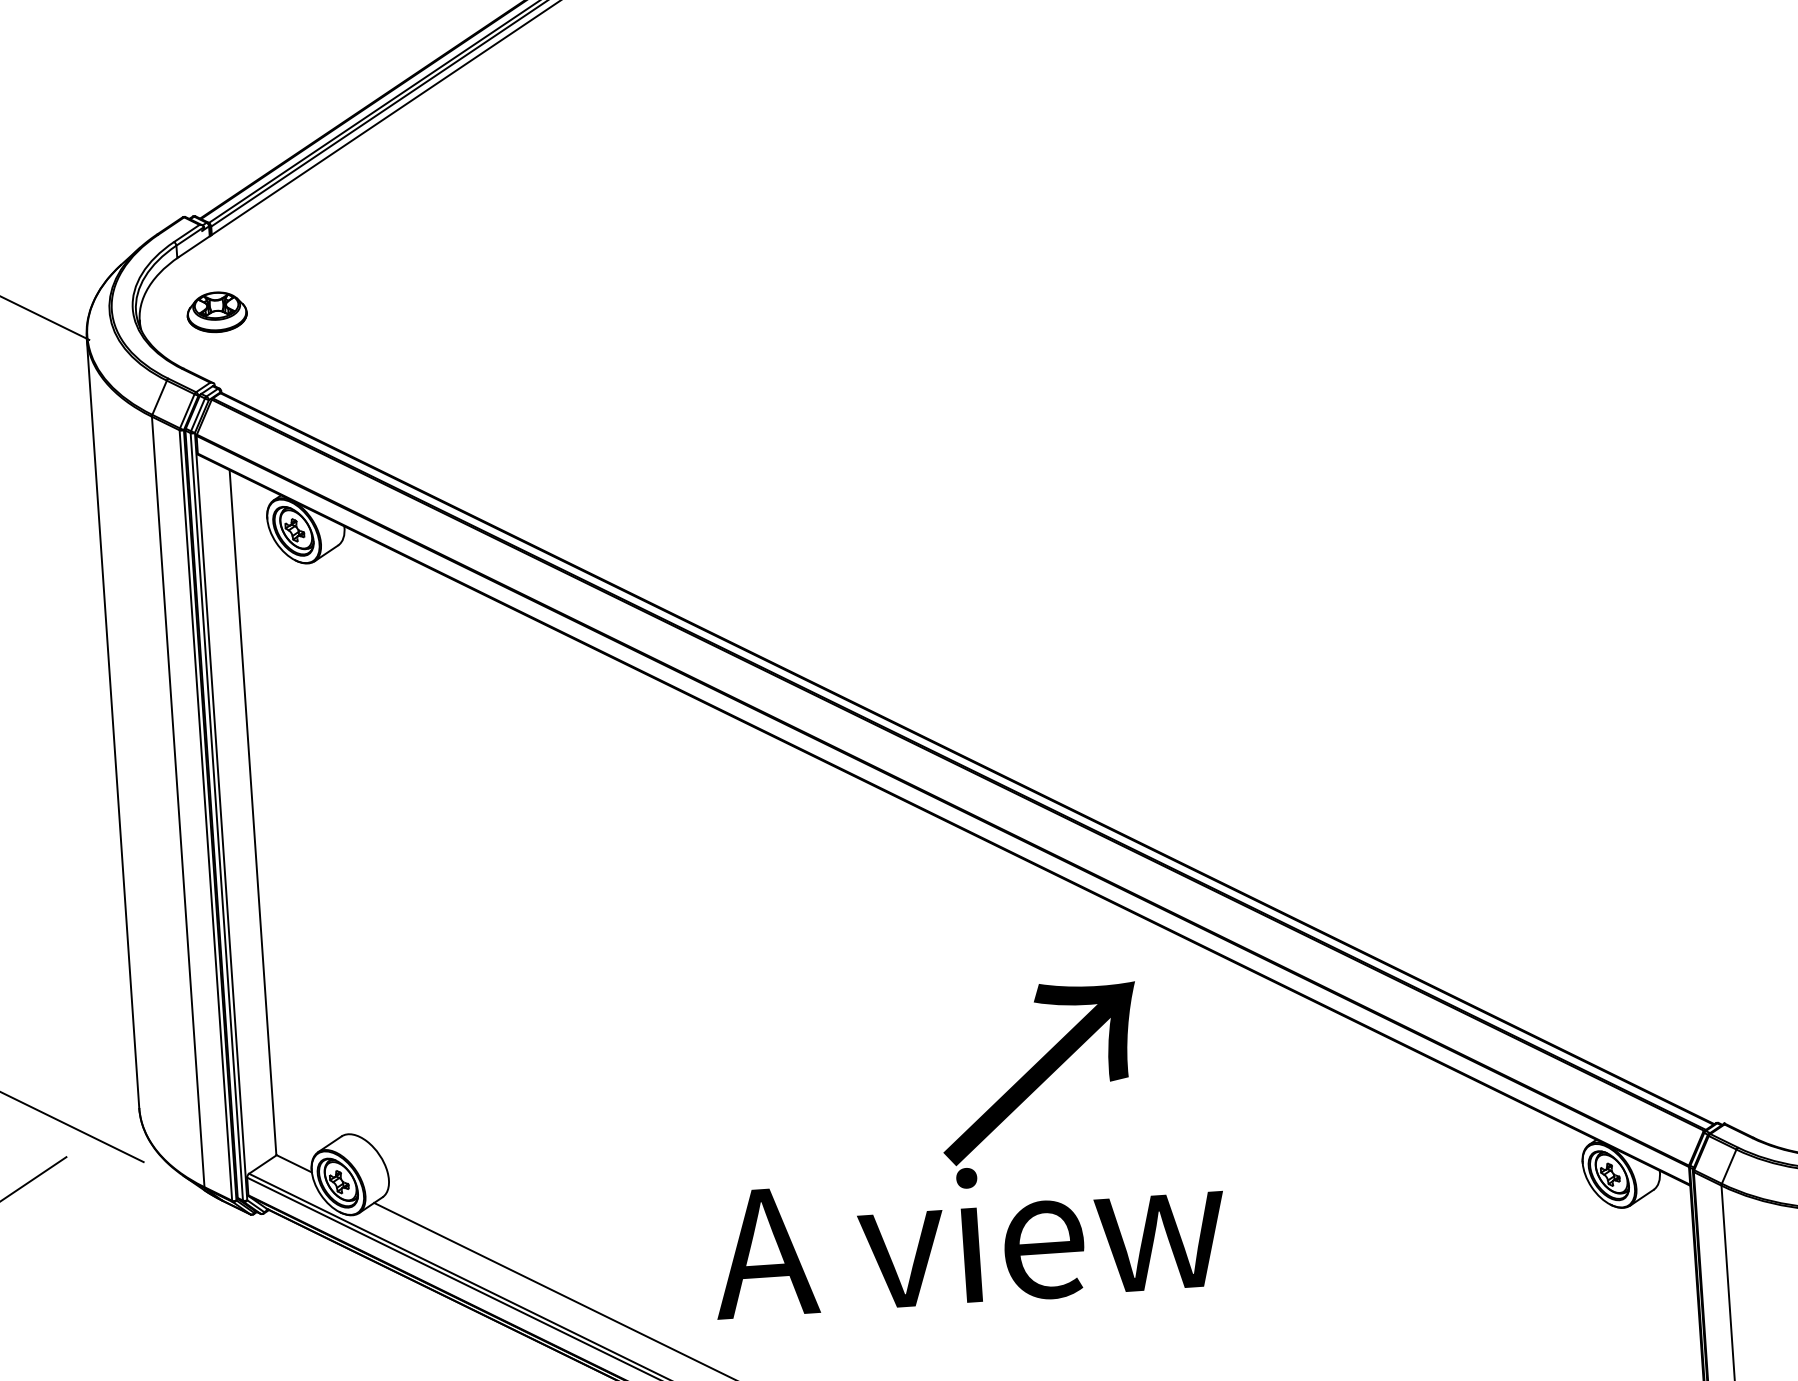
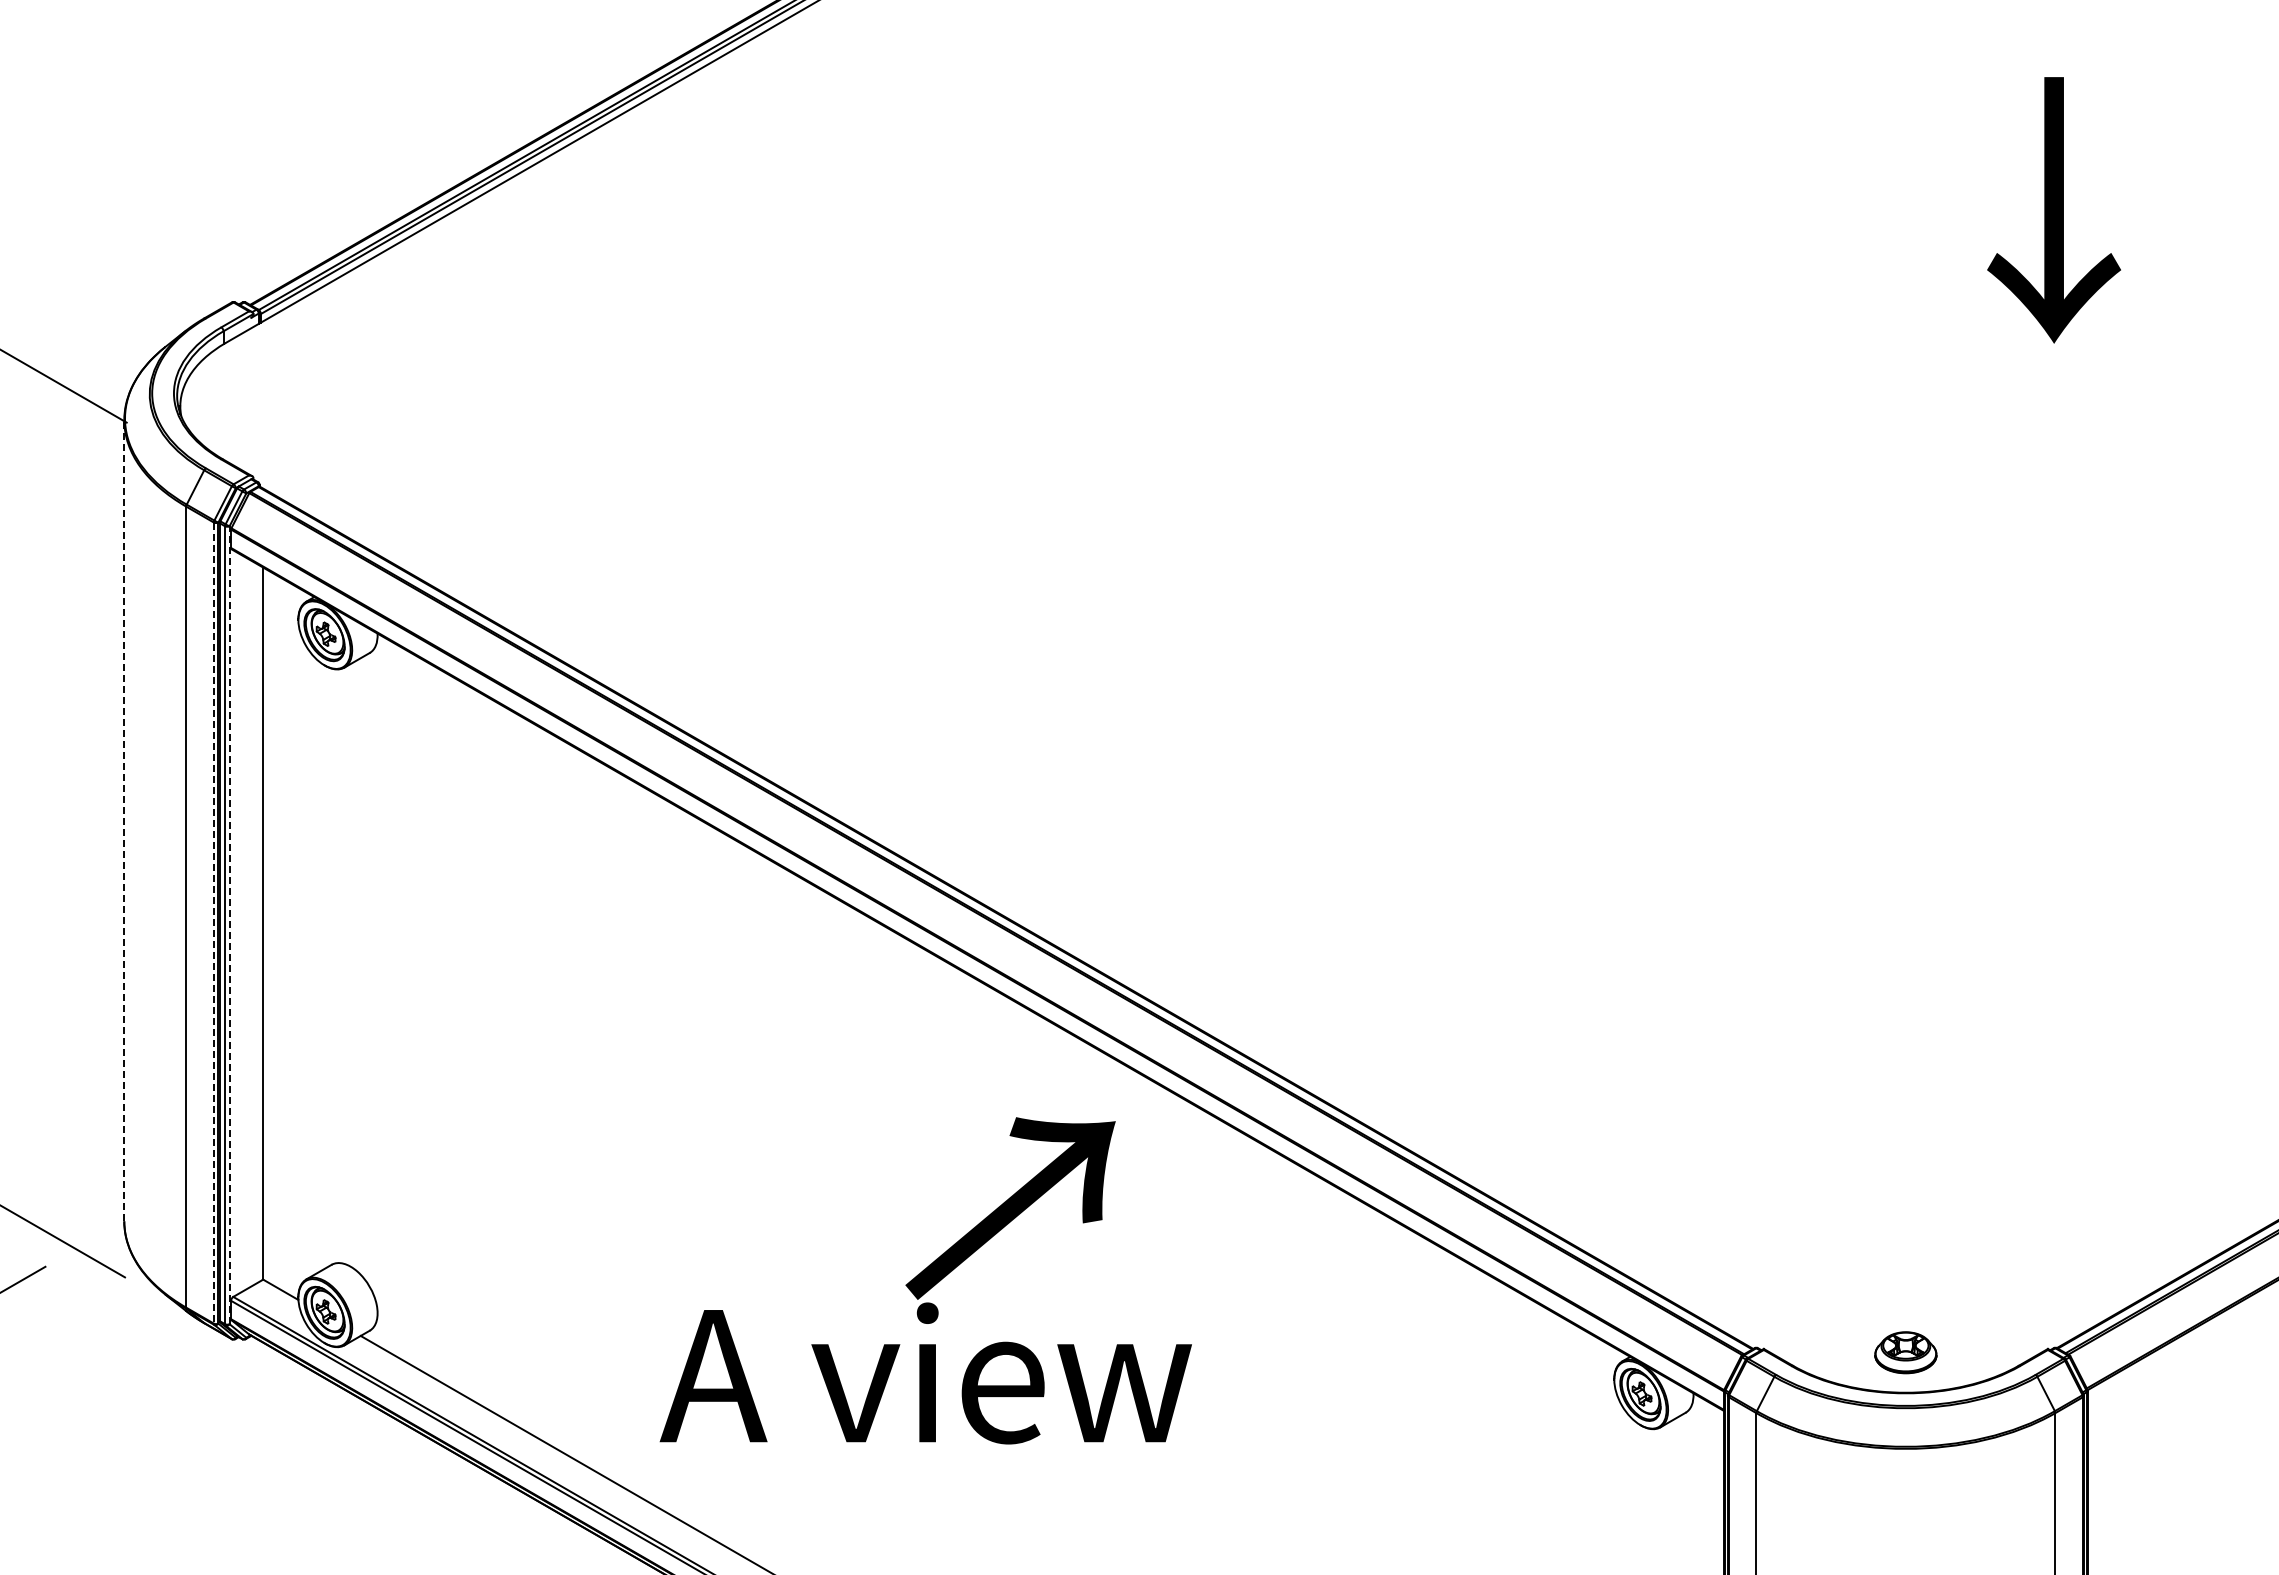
part: (216, 311) -> (260, 402), removed
line: (113, 722) -> (124, 820), solid -> dashed
line: (205, 815) -> (213, 923), solid -> dashed
line: (221, 816) -> (229, 925), solid -> dashed
text: (962, 1146) -> (925, 1280), moved

